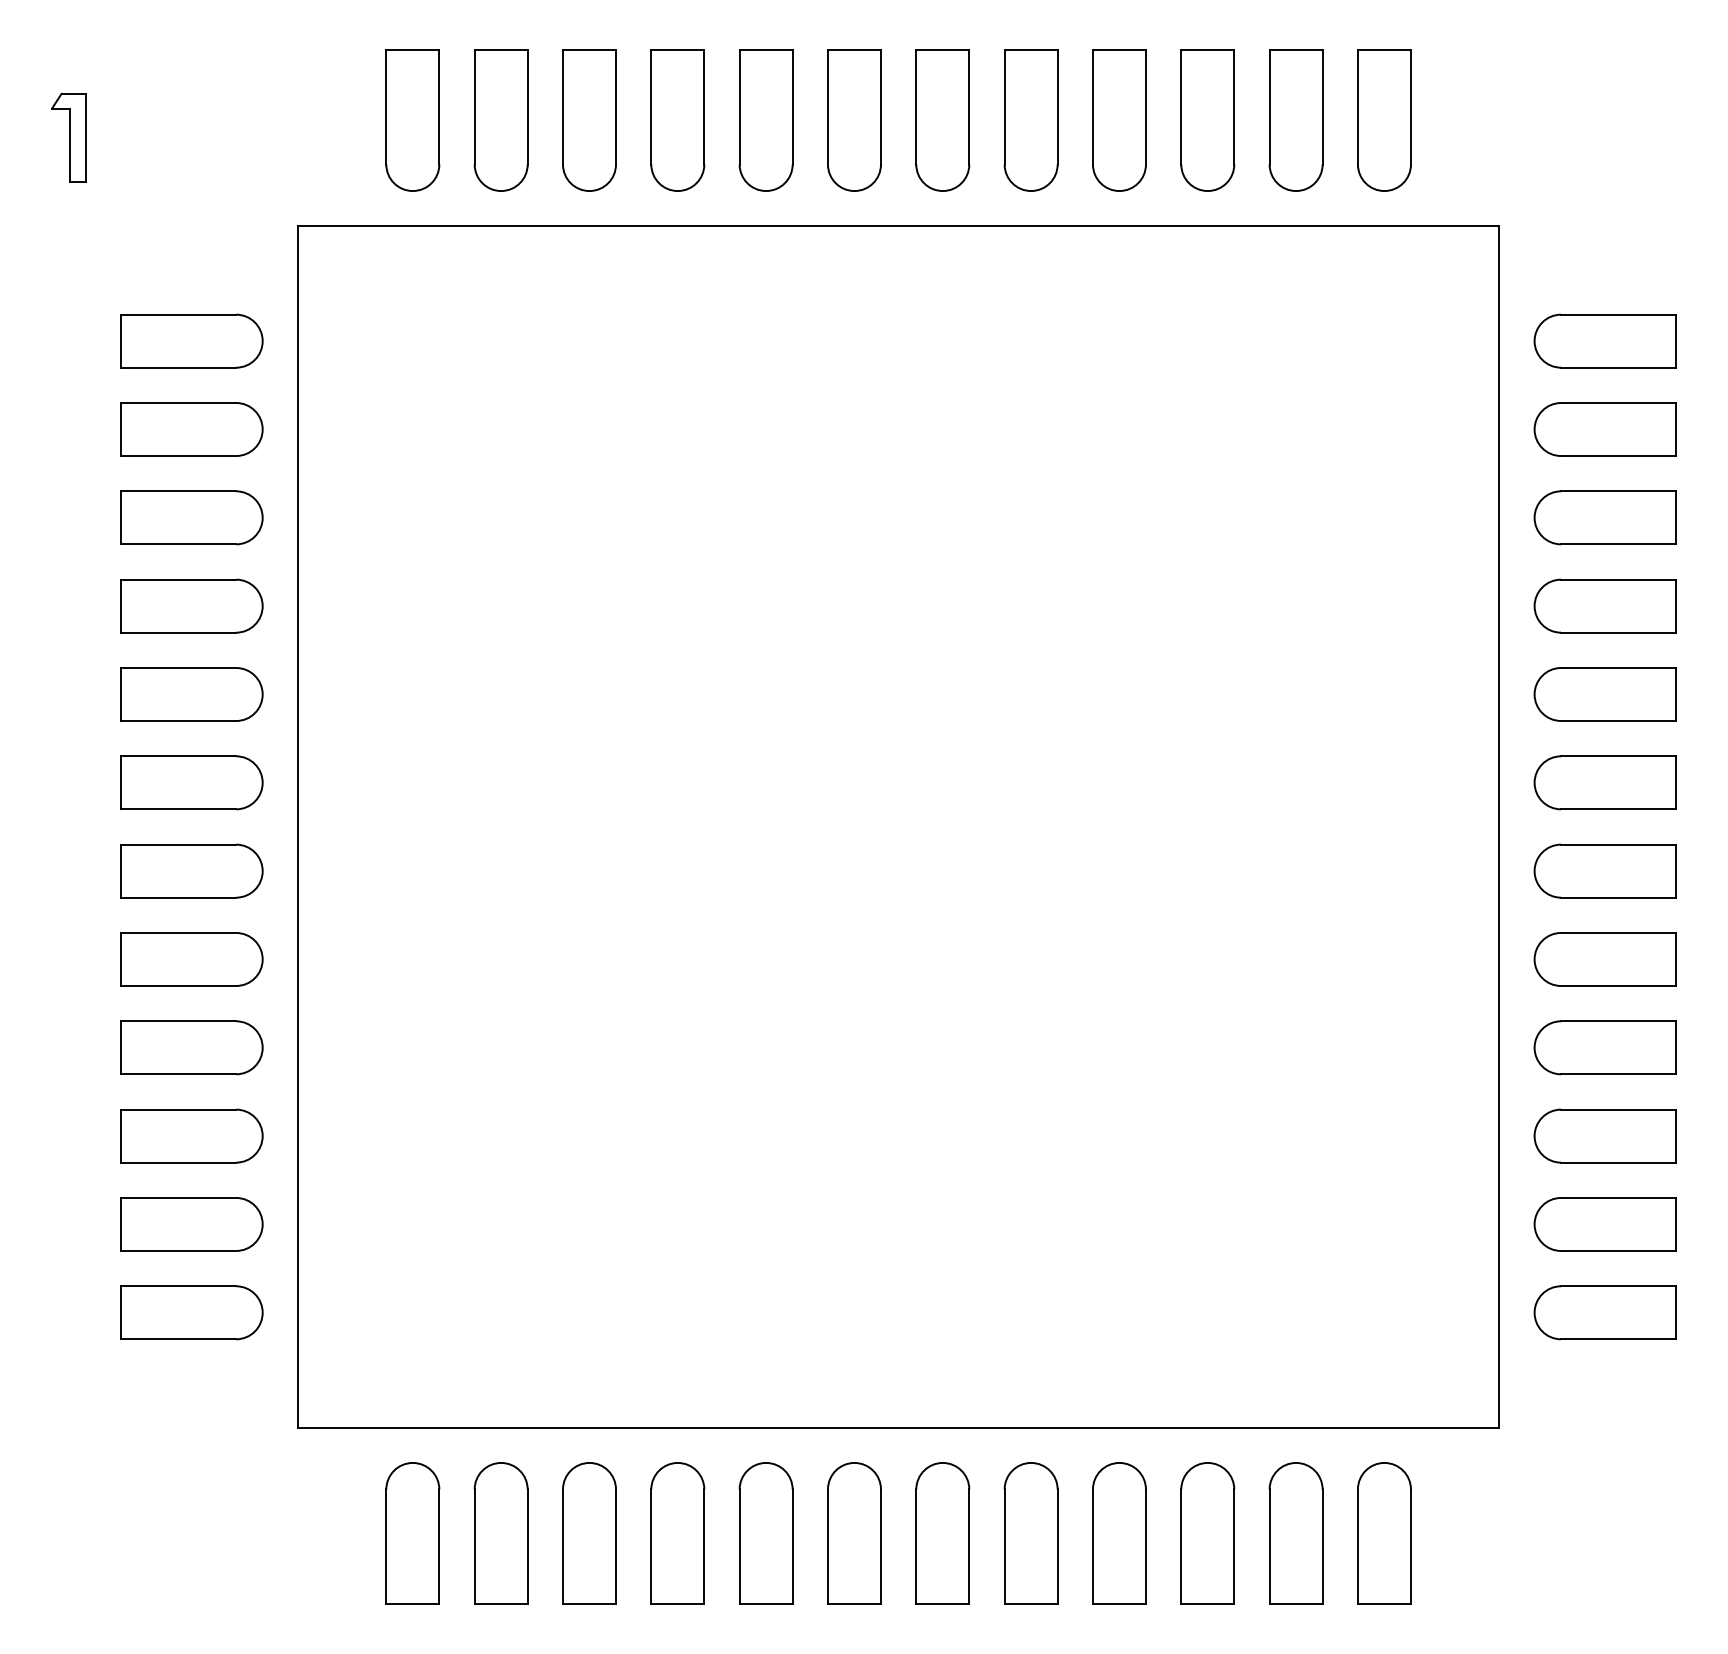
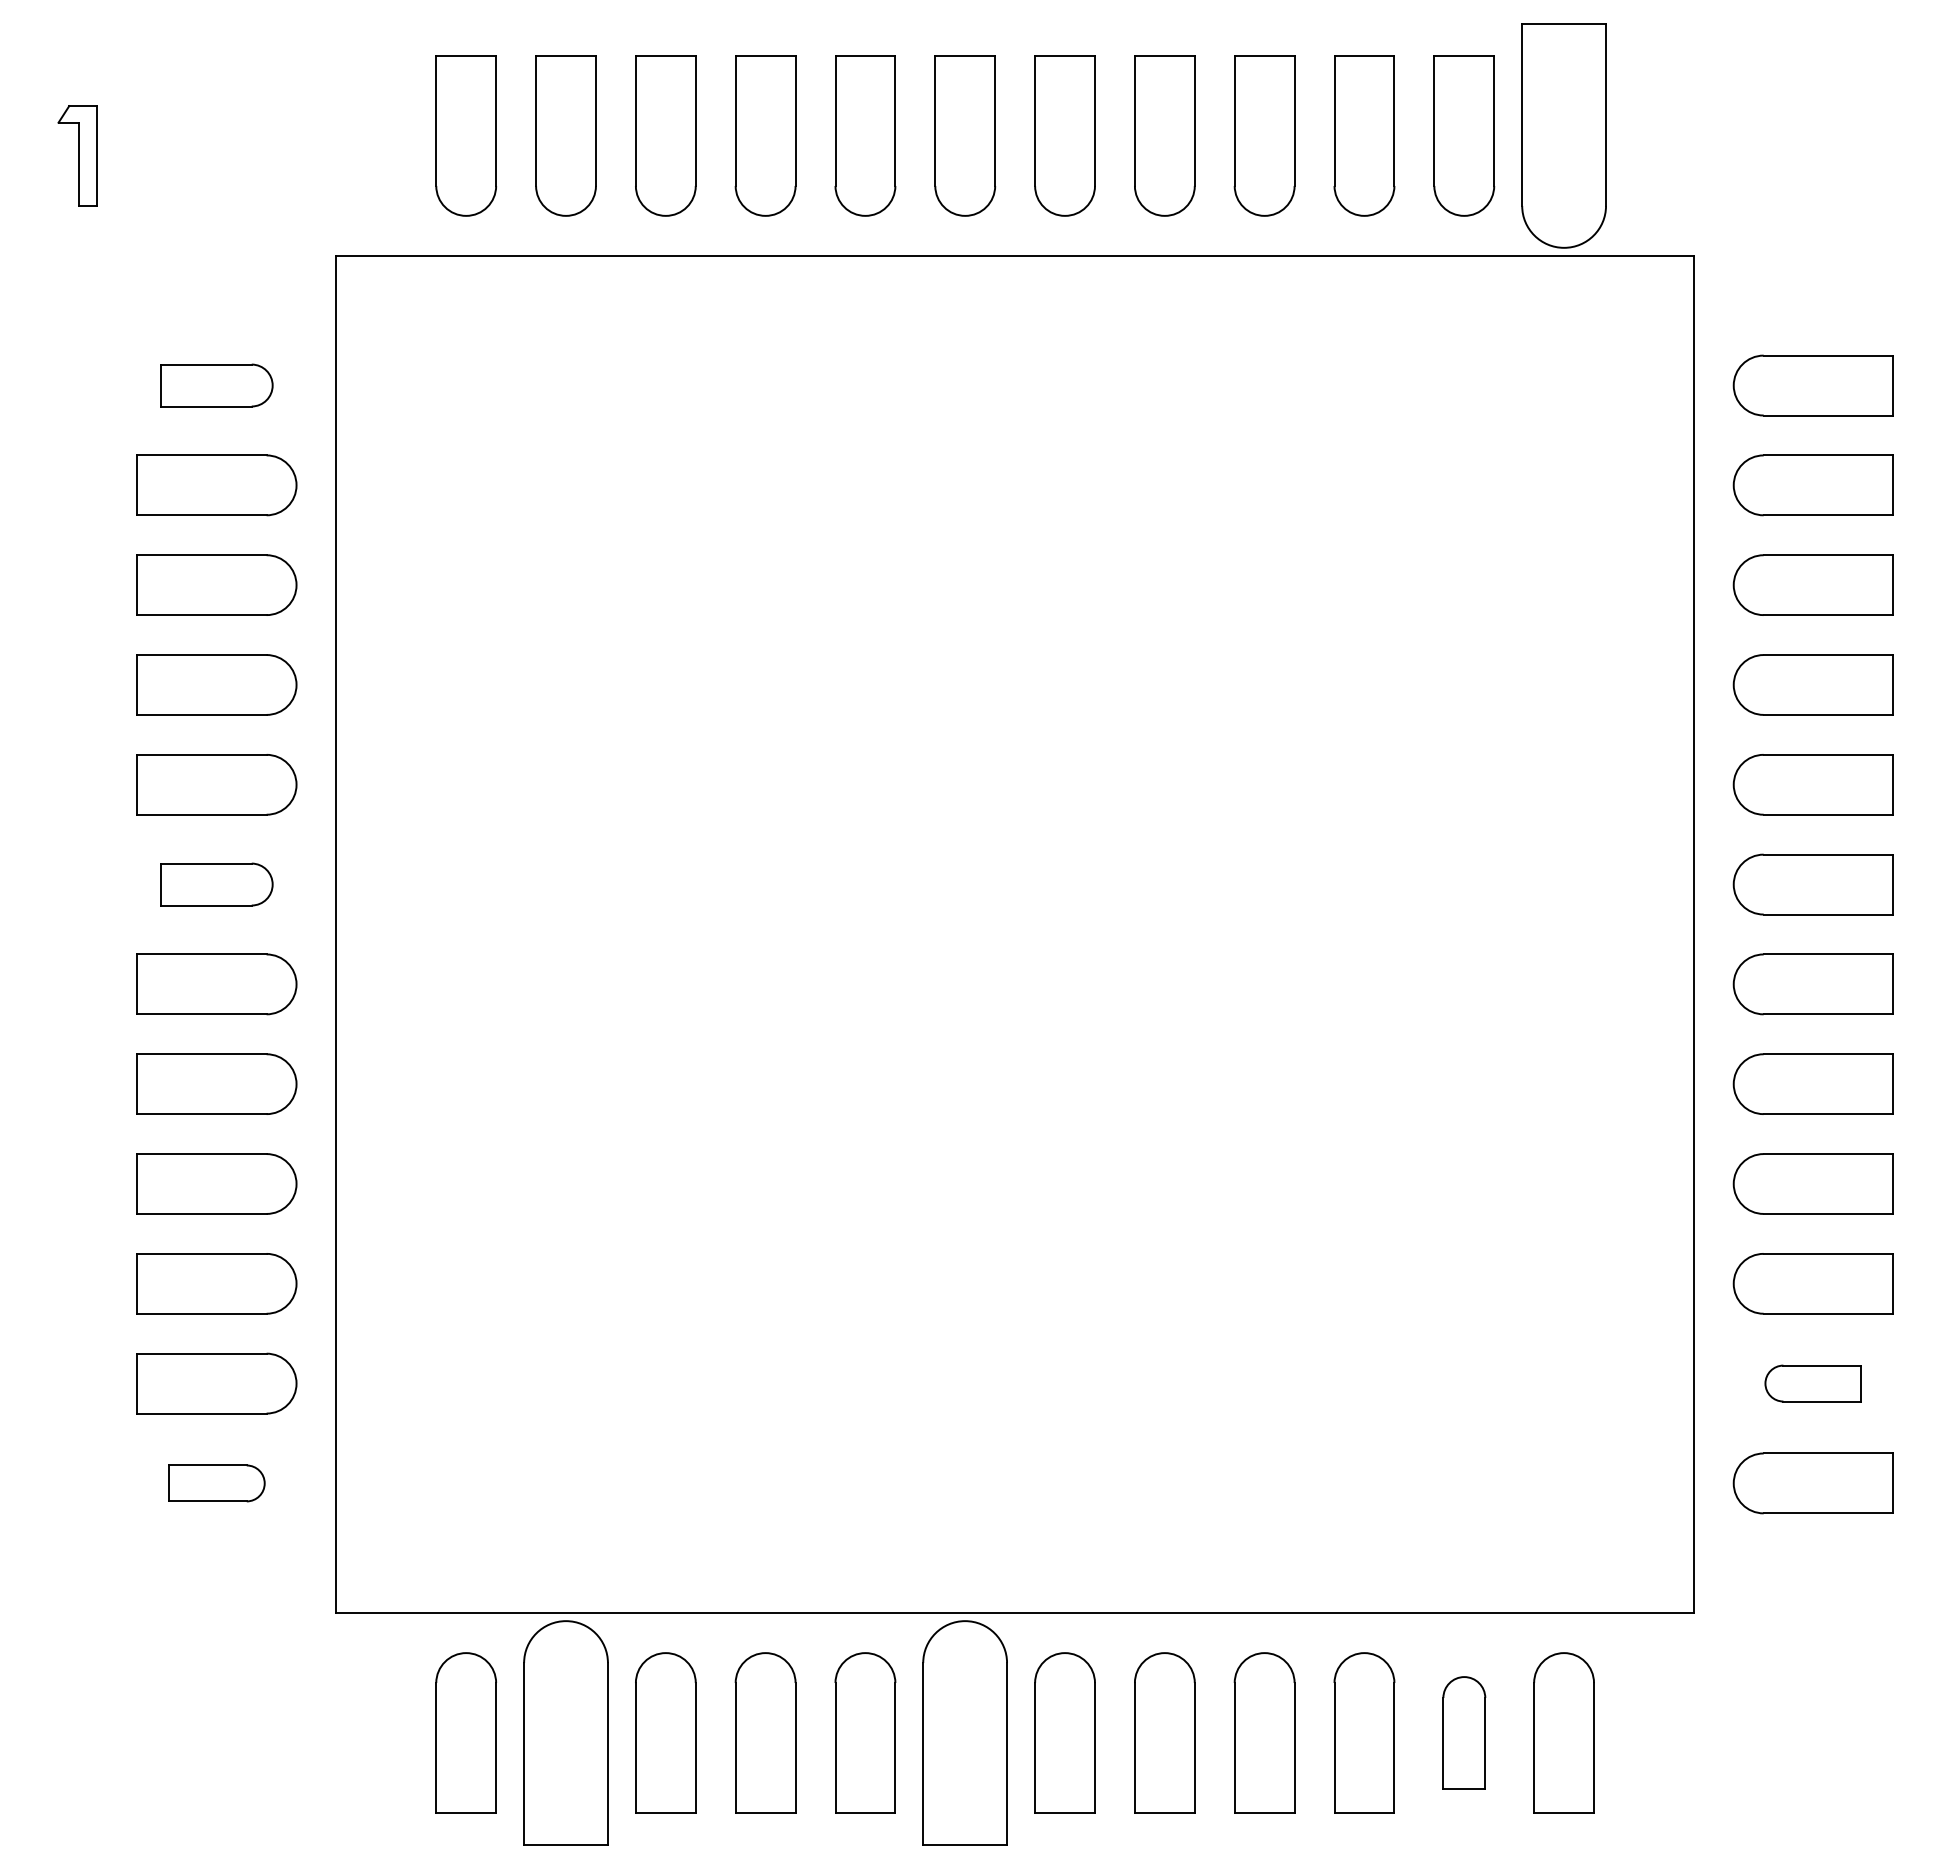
part: (1383, 119) -> (1563, 135), size x1.4
part: (191, 341) -> (216, 385), size x0.7
part: (191, 782) -> (216, 884), size x0.7
part: (1604, 1224) -> (1812, 1383), size x0.6
part: (191, 1312) -> (216, 1483), size x0.6
part: (500, 1533) -> (565, 1732), size x1.4
part: (854, 1533) -> (965, 1732), size x1.4
part: (1296, 1533) -> (1464, 1732), size x0.7

